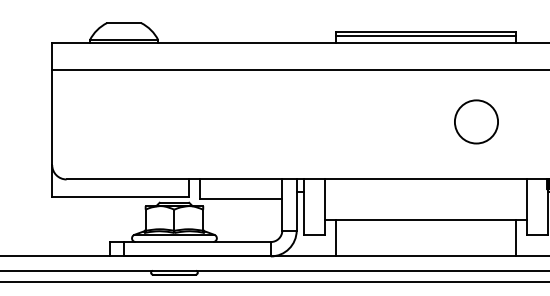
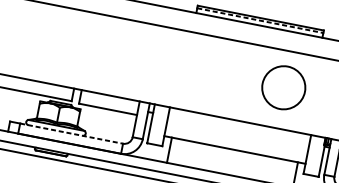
line: (426, 36) -> (260, 21), solid -> dashed
circle: (476, 121) -> (283, 87), size x1.4
line: (197, 242) -> (71, 133), solid -> dashed

